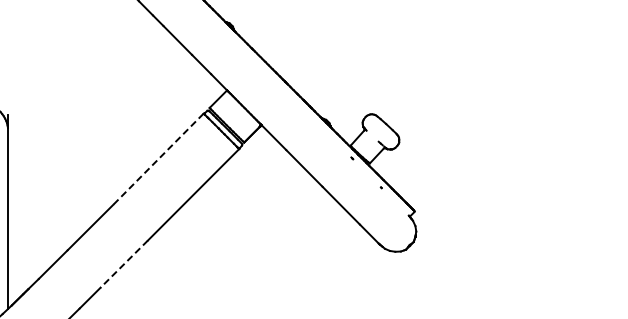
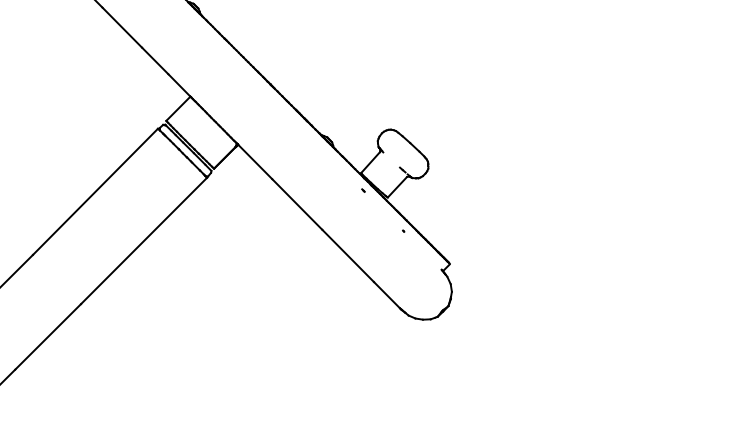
line: (158, 159) -> (95, 192), dashed -> solid
line: (124, 264) -> (48, 337), dashed -> solid

